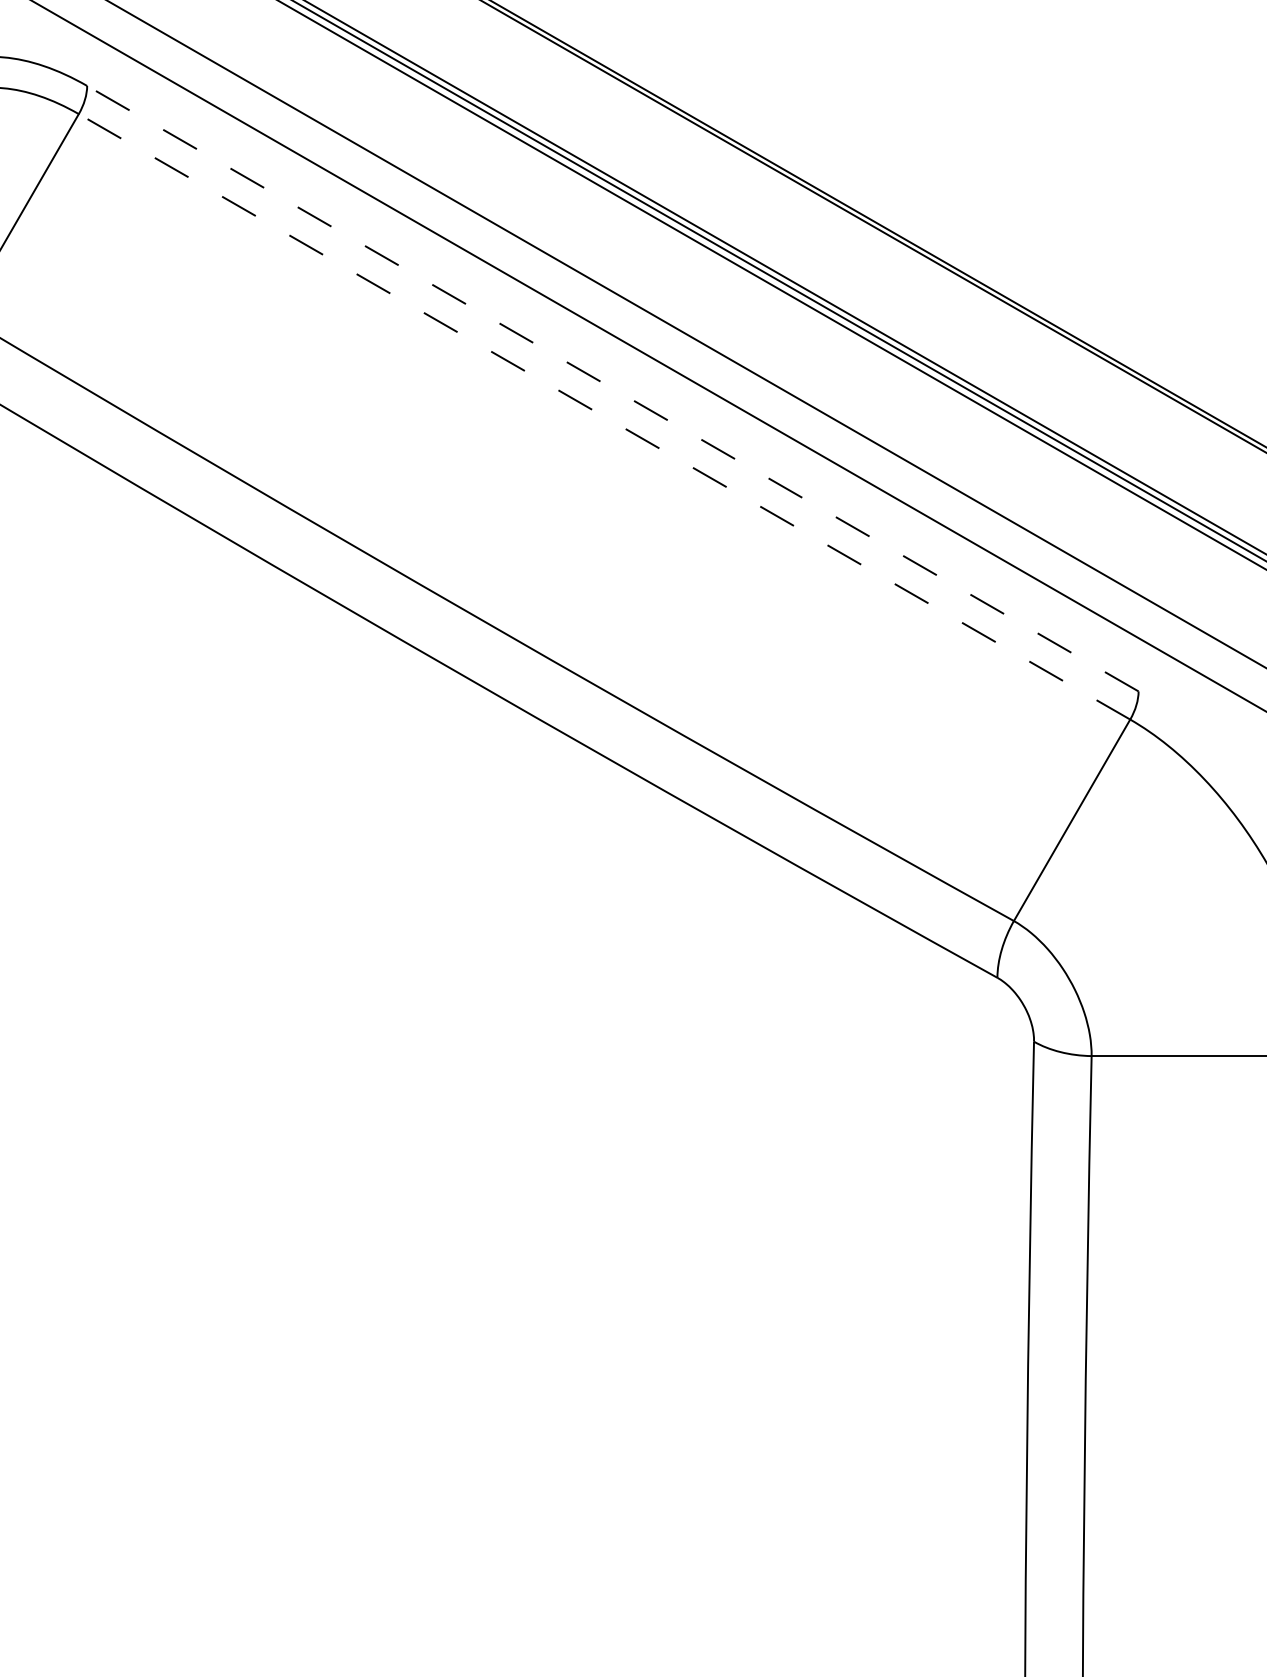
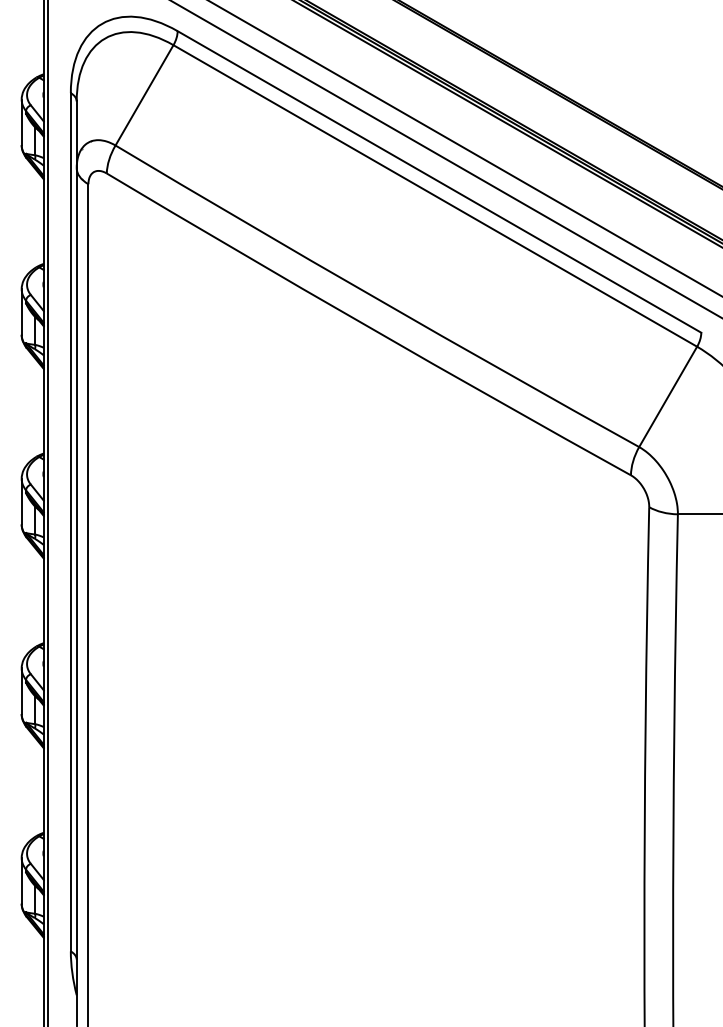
line: (612, 387) -> (439, 181), dashed -> solid
line: (602, 415) -> (434, 195), dashed -> solid

